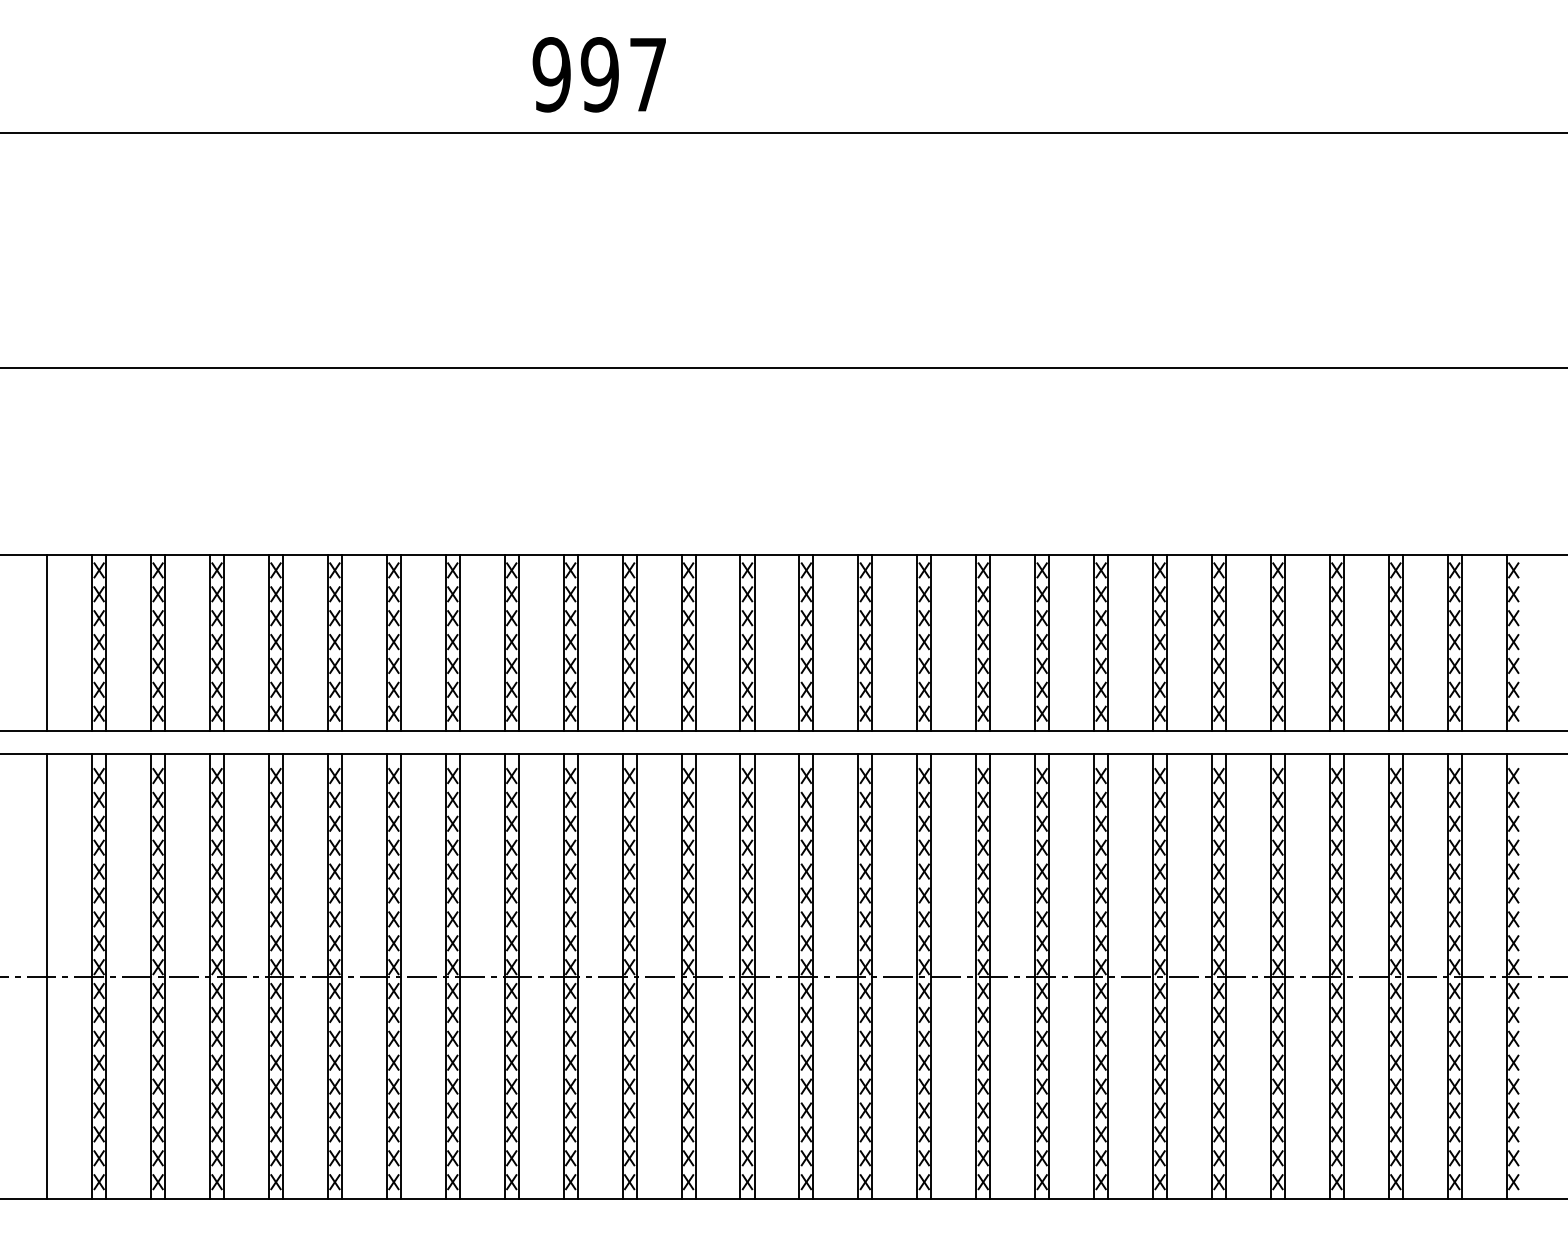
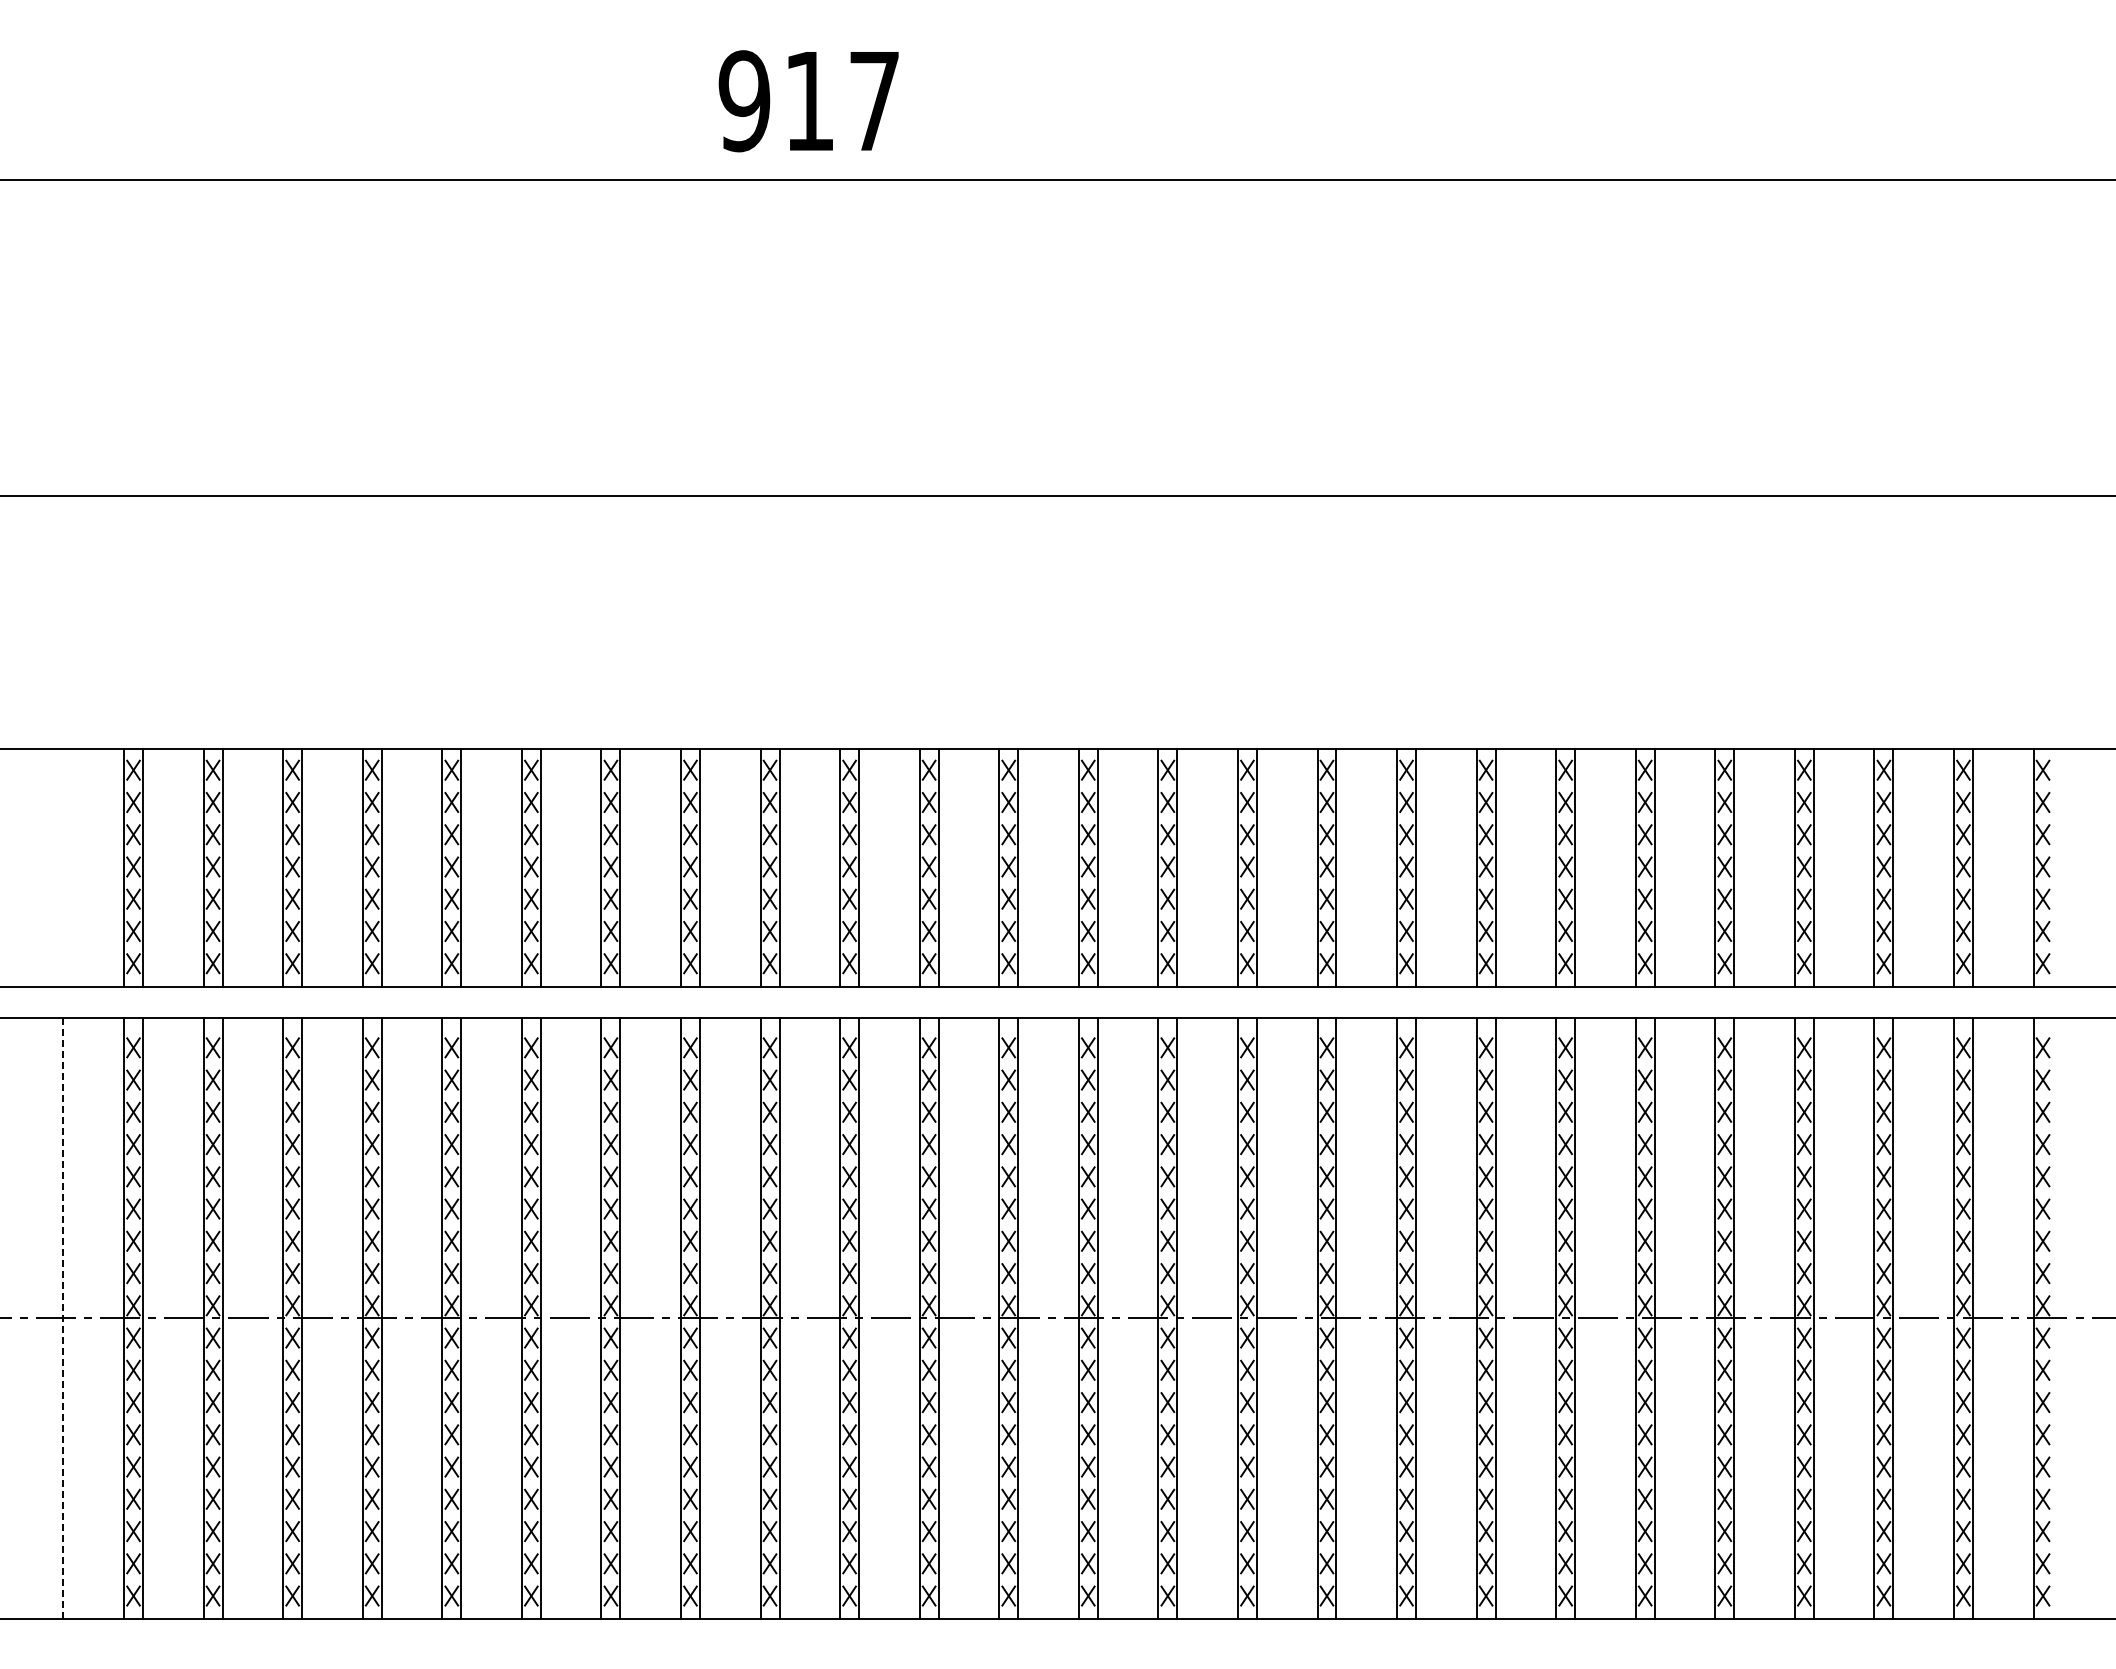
text: (599, 74) -> (809, 101), 997 -> 917
line: (47, 642) -> (63, 867), removed
line: (47, 975) -> (63, 1317), solid -> dashed

